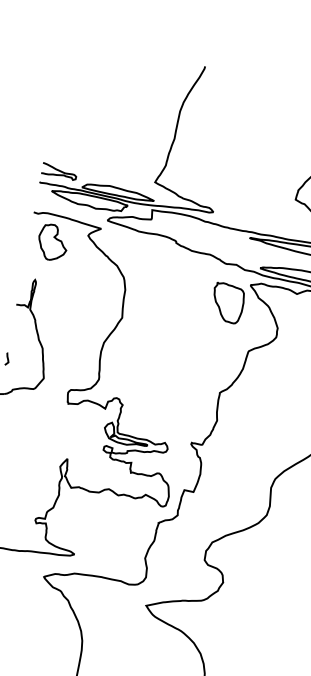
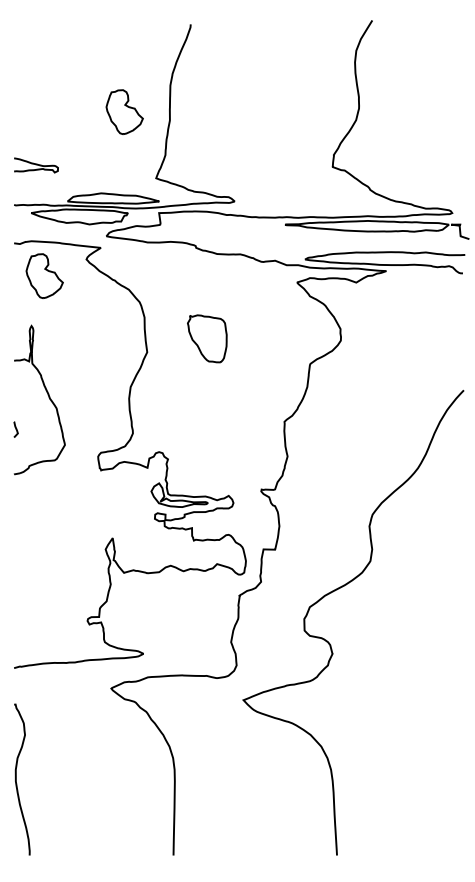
part: (140, 125) -> (124, 111), added
curve: (59, 171) -> (36, 165), moved
part: (227, 302) -> (207, 338), moved

